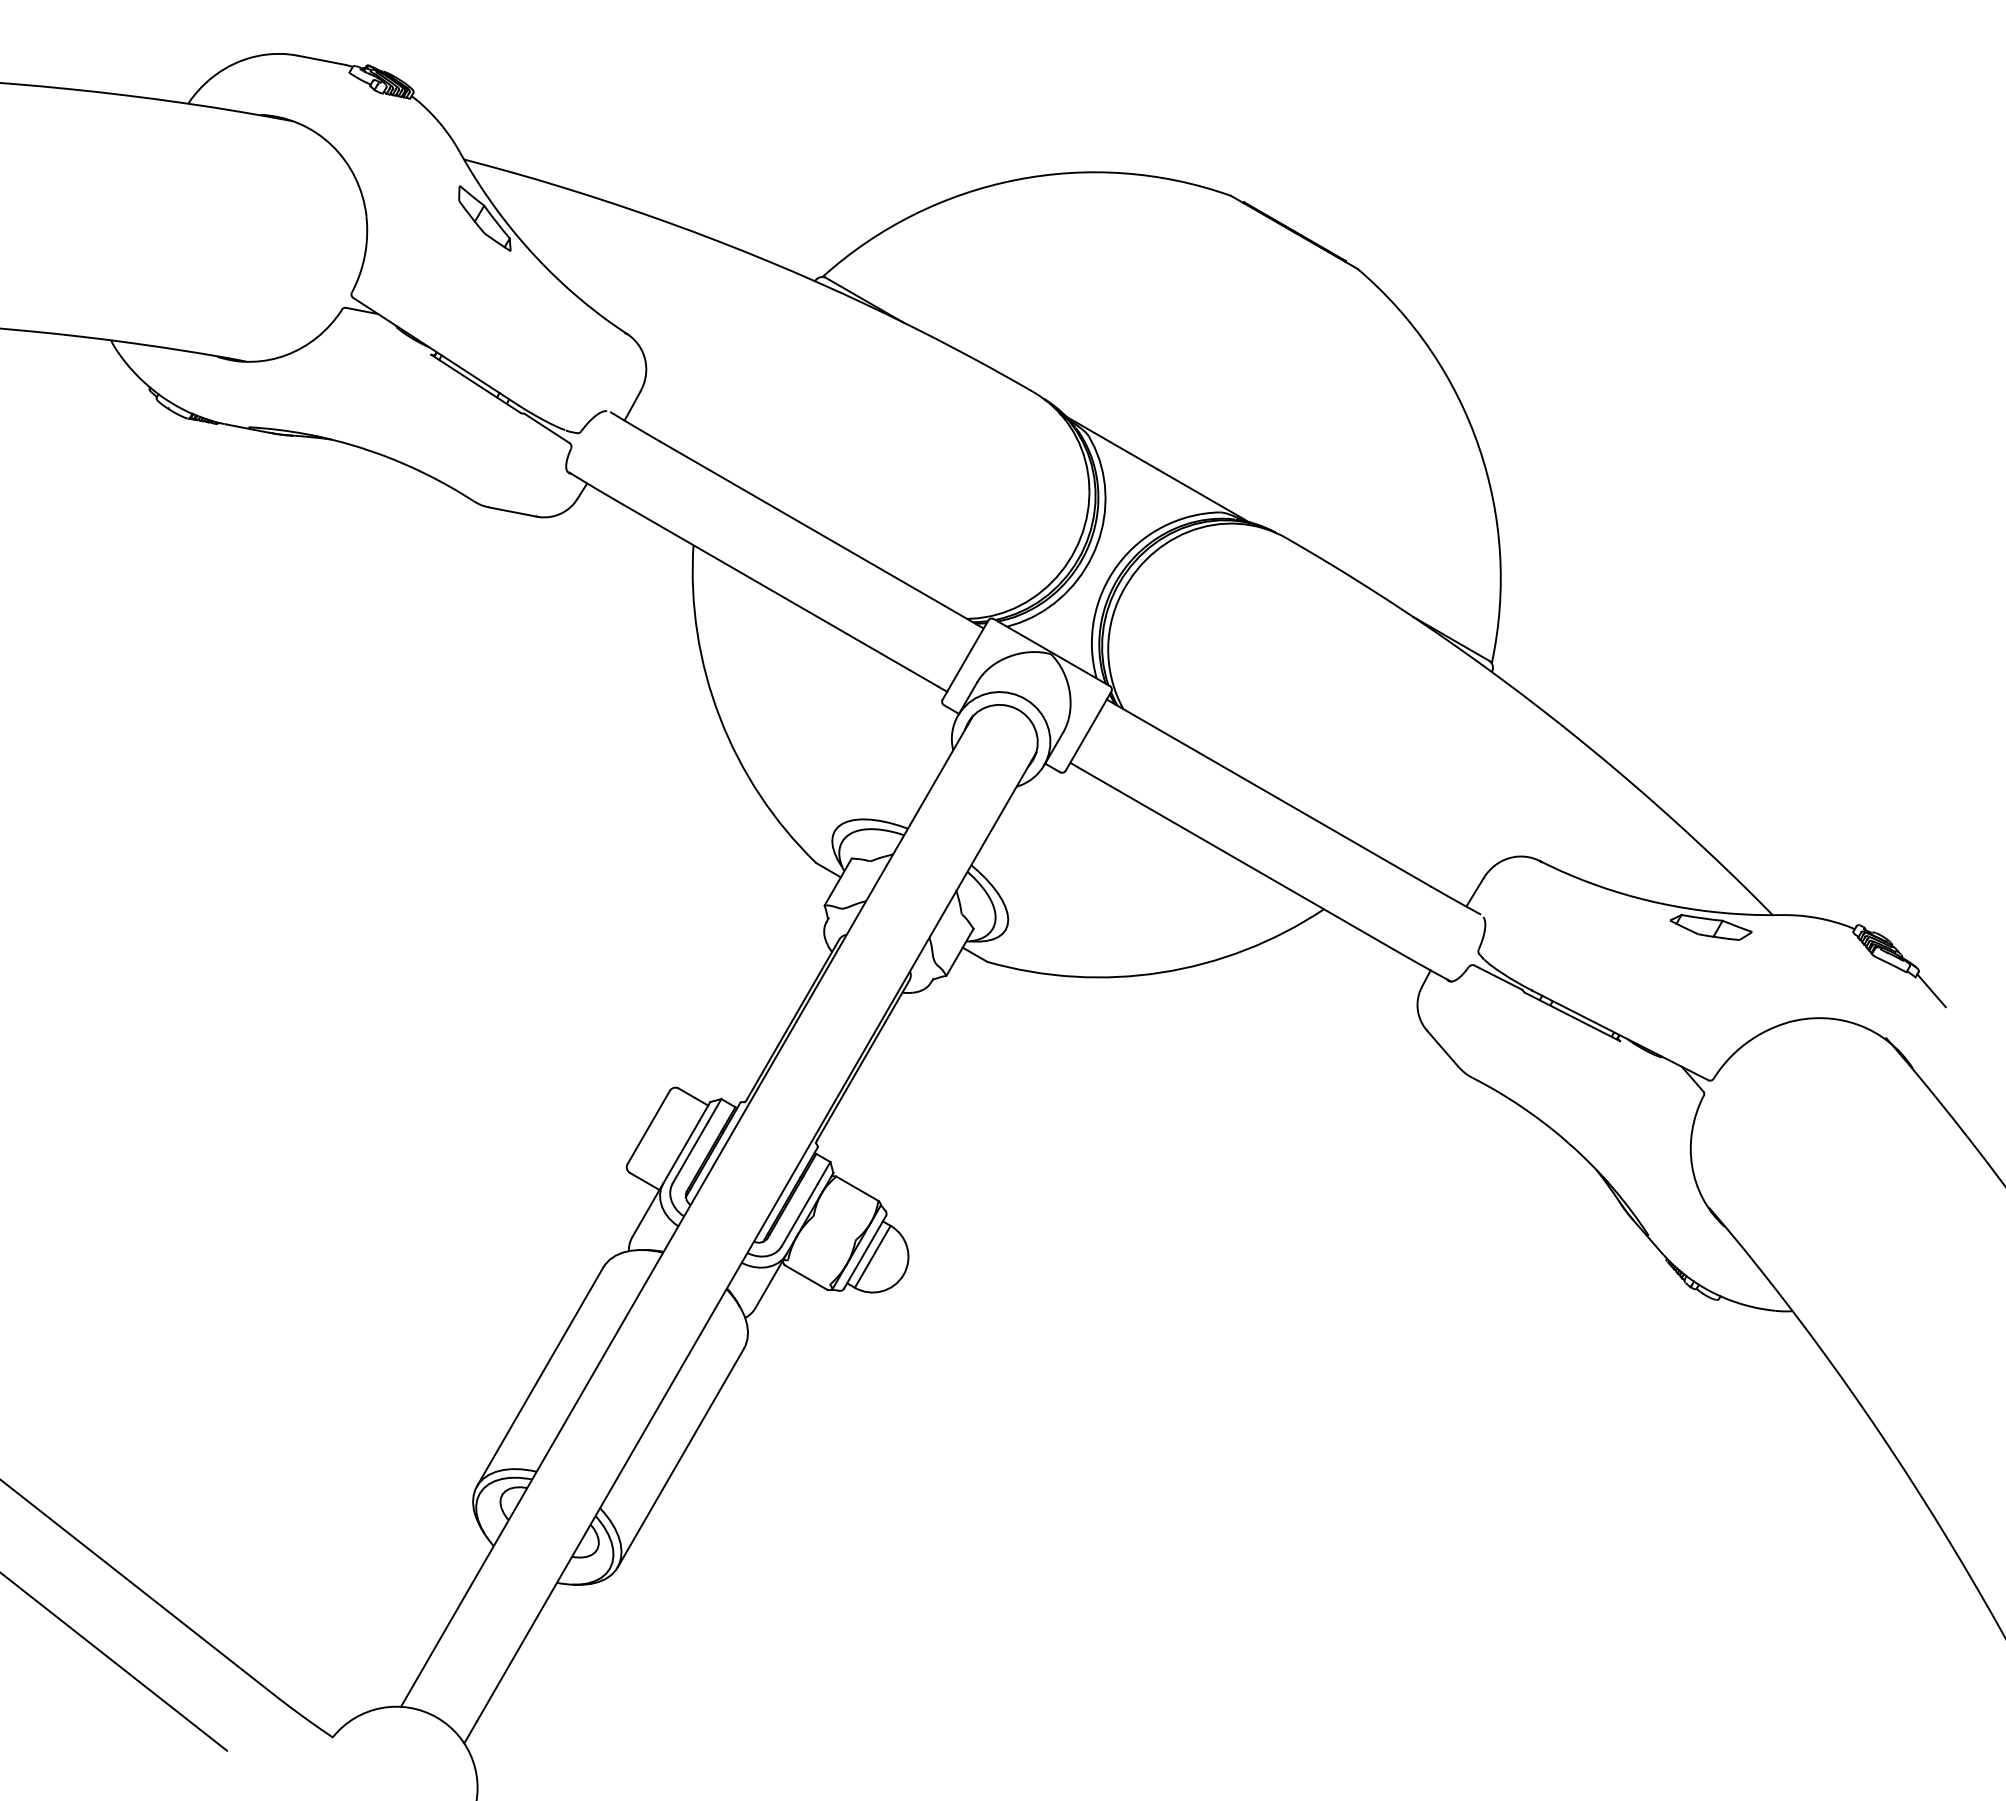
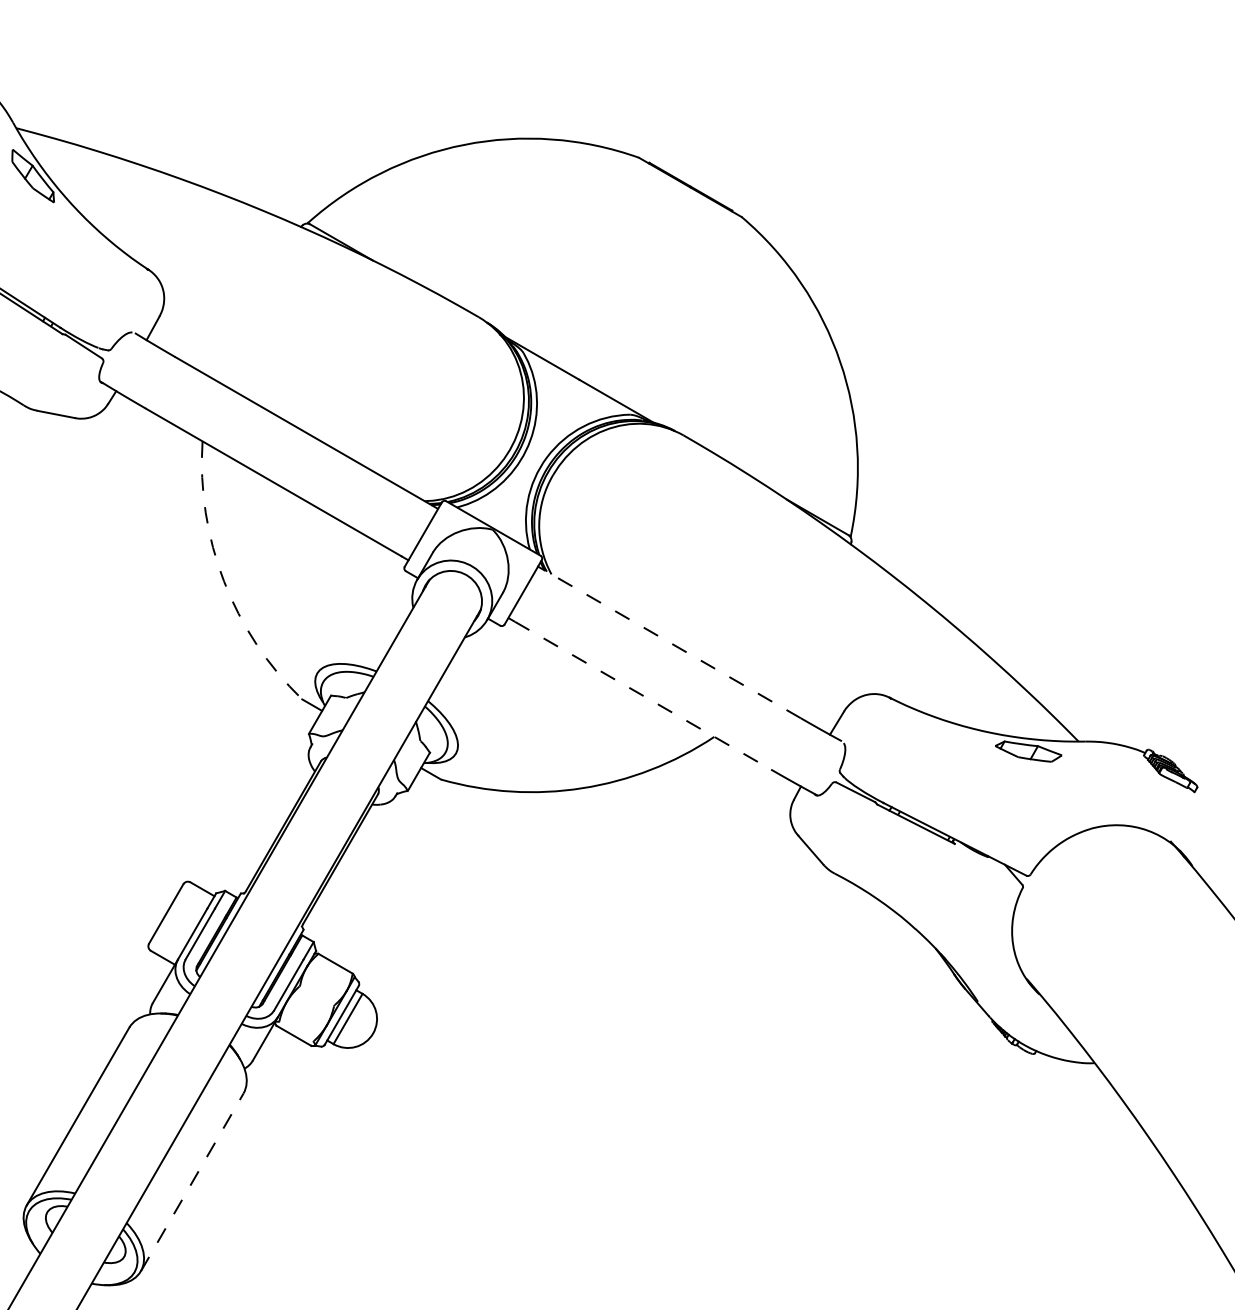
arc: (719, 717) -> (223, 581), solid -> dashed
line: (1272, 795) -> (672, 644), solid -> dashed
line: (1236, 858) -> (643, 695), solid -> dashed
line: (1931, 990) -> (1207, 802), removed
line: (681, 1457) -> (192, 1181), solid -> dashed

